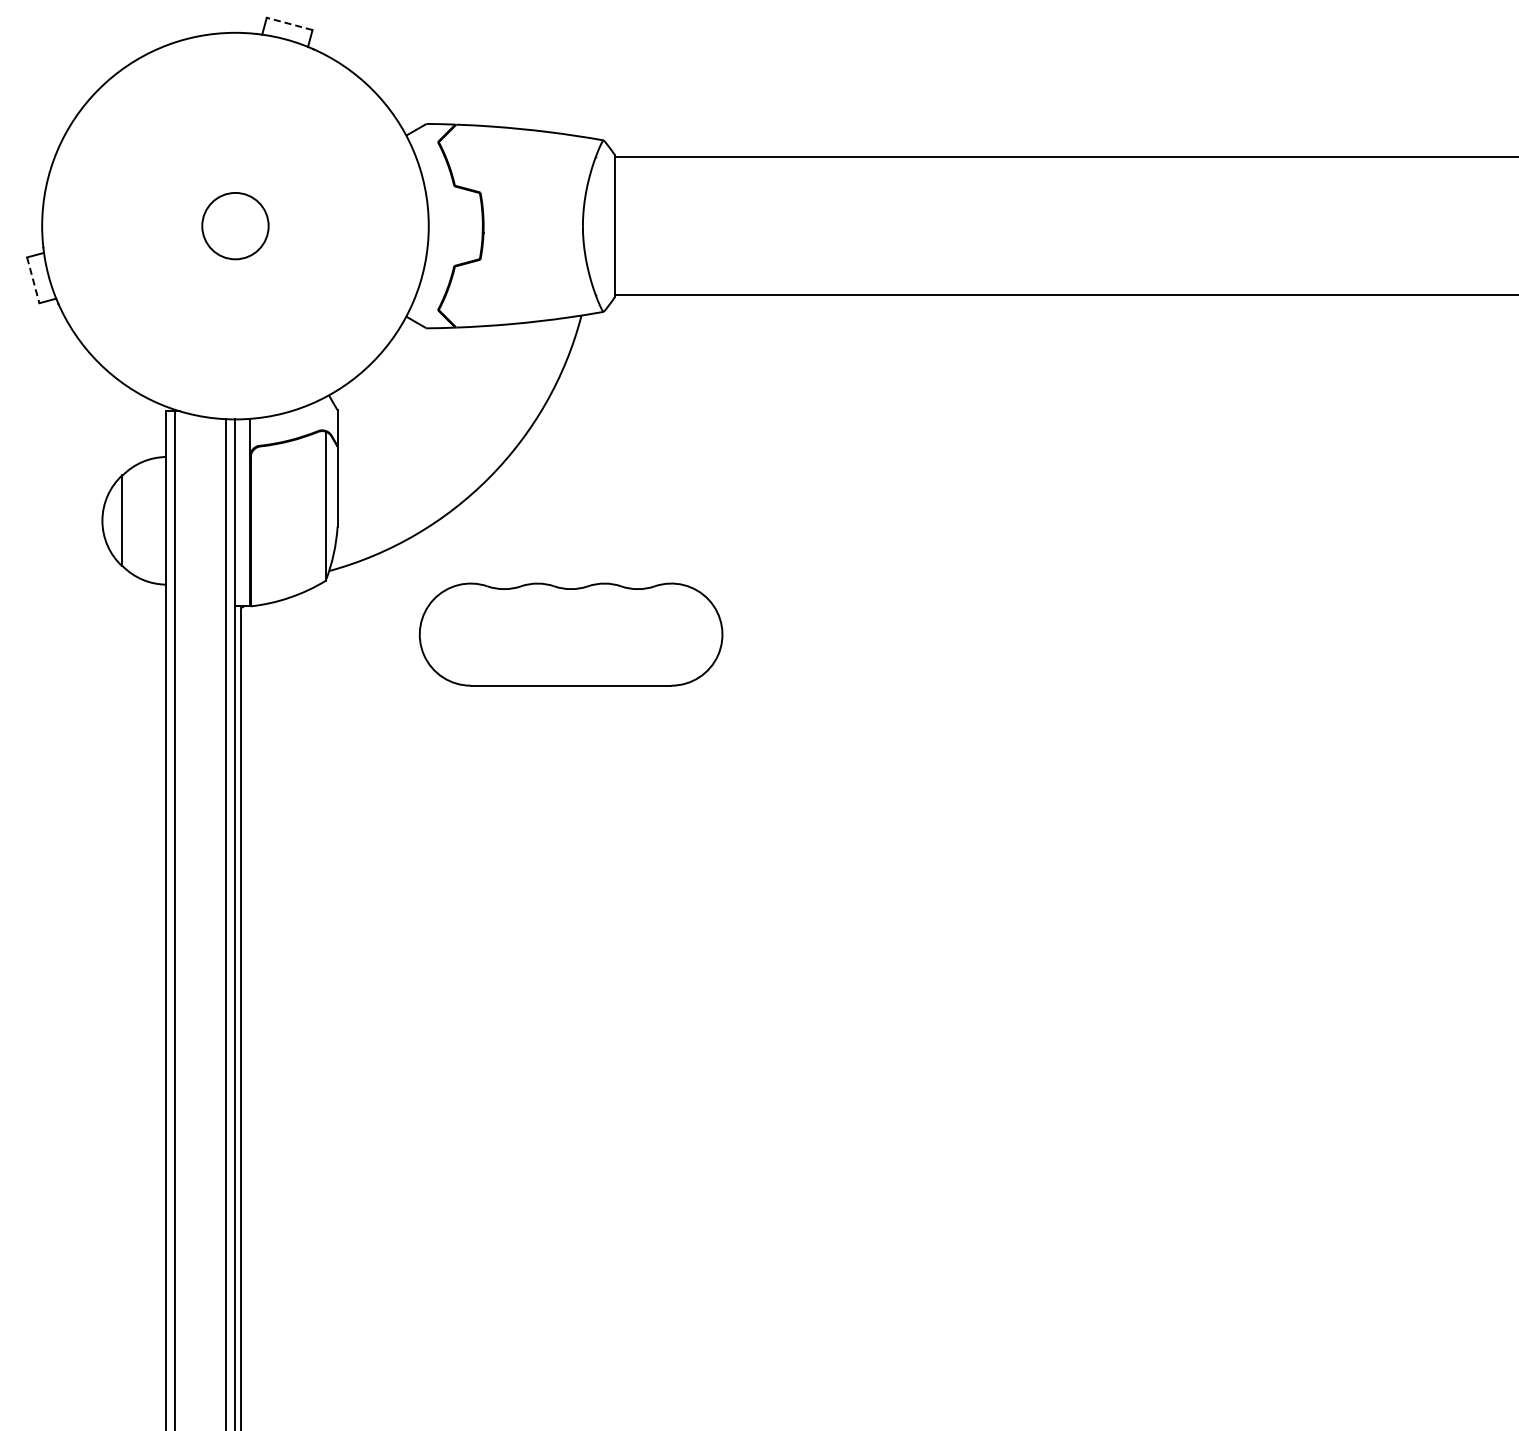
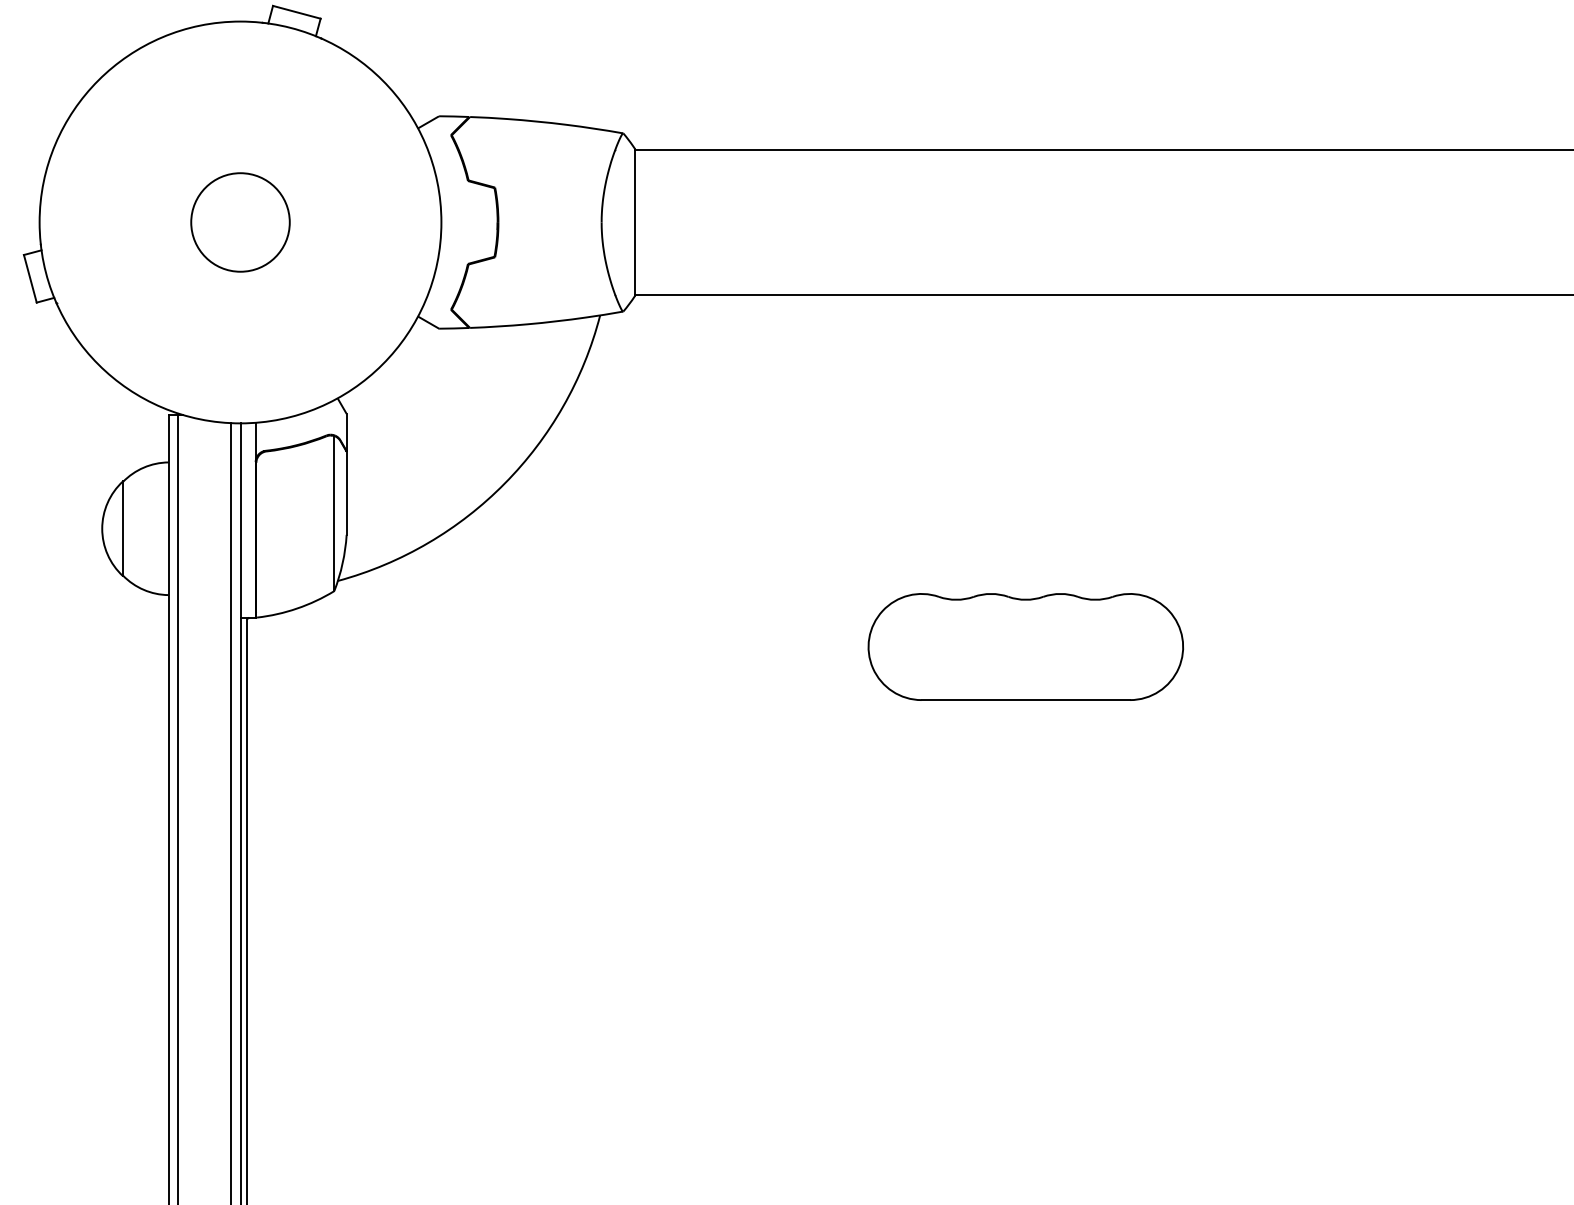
line: (289, 23) -> (296, 11), dashed -> solid
circle: (235, 225) -> (240, 221), size x1.43
line: (33, 280) -> (30, 278), dashed -> solid
part: (570, 634) -> (1025, 646), moved

